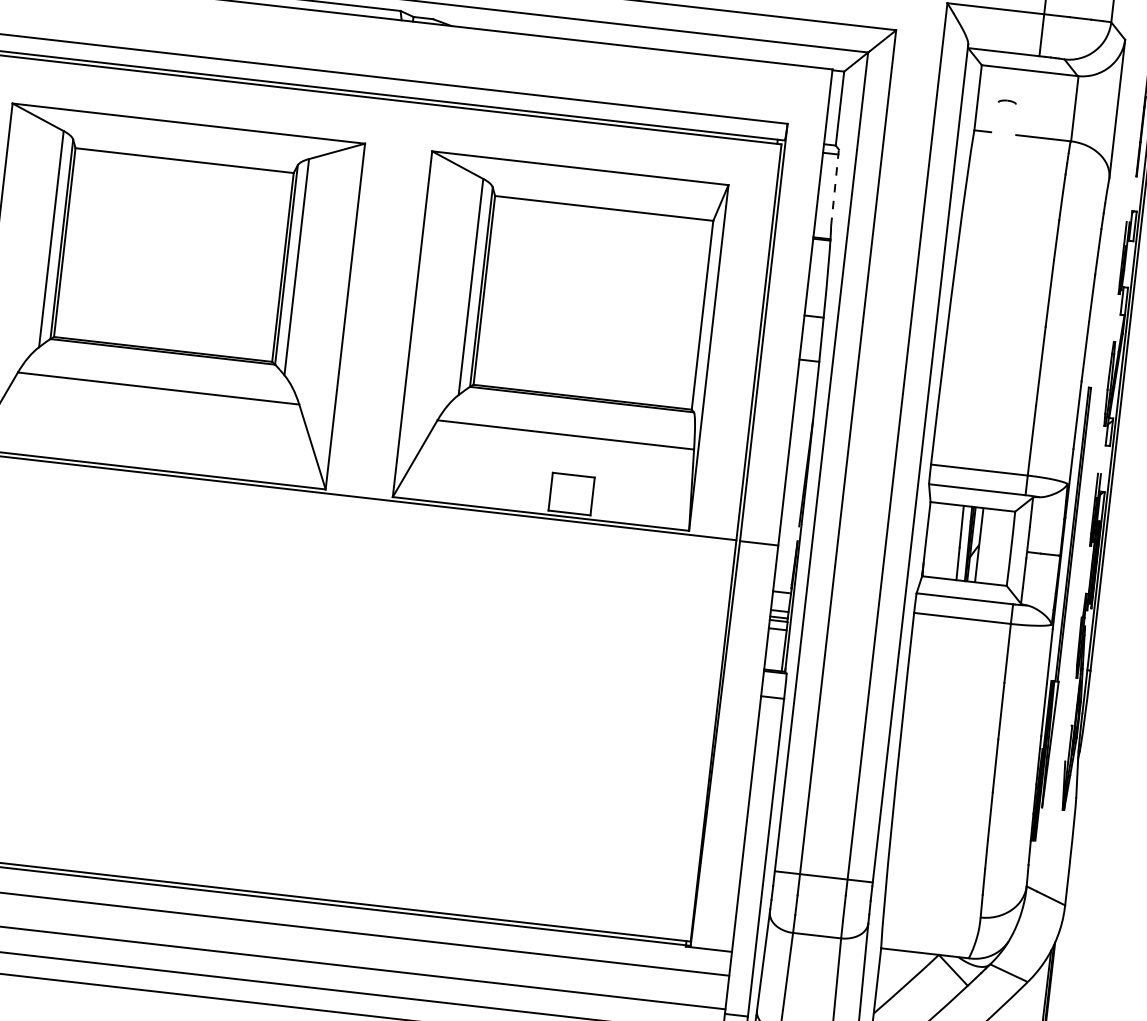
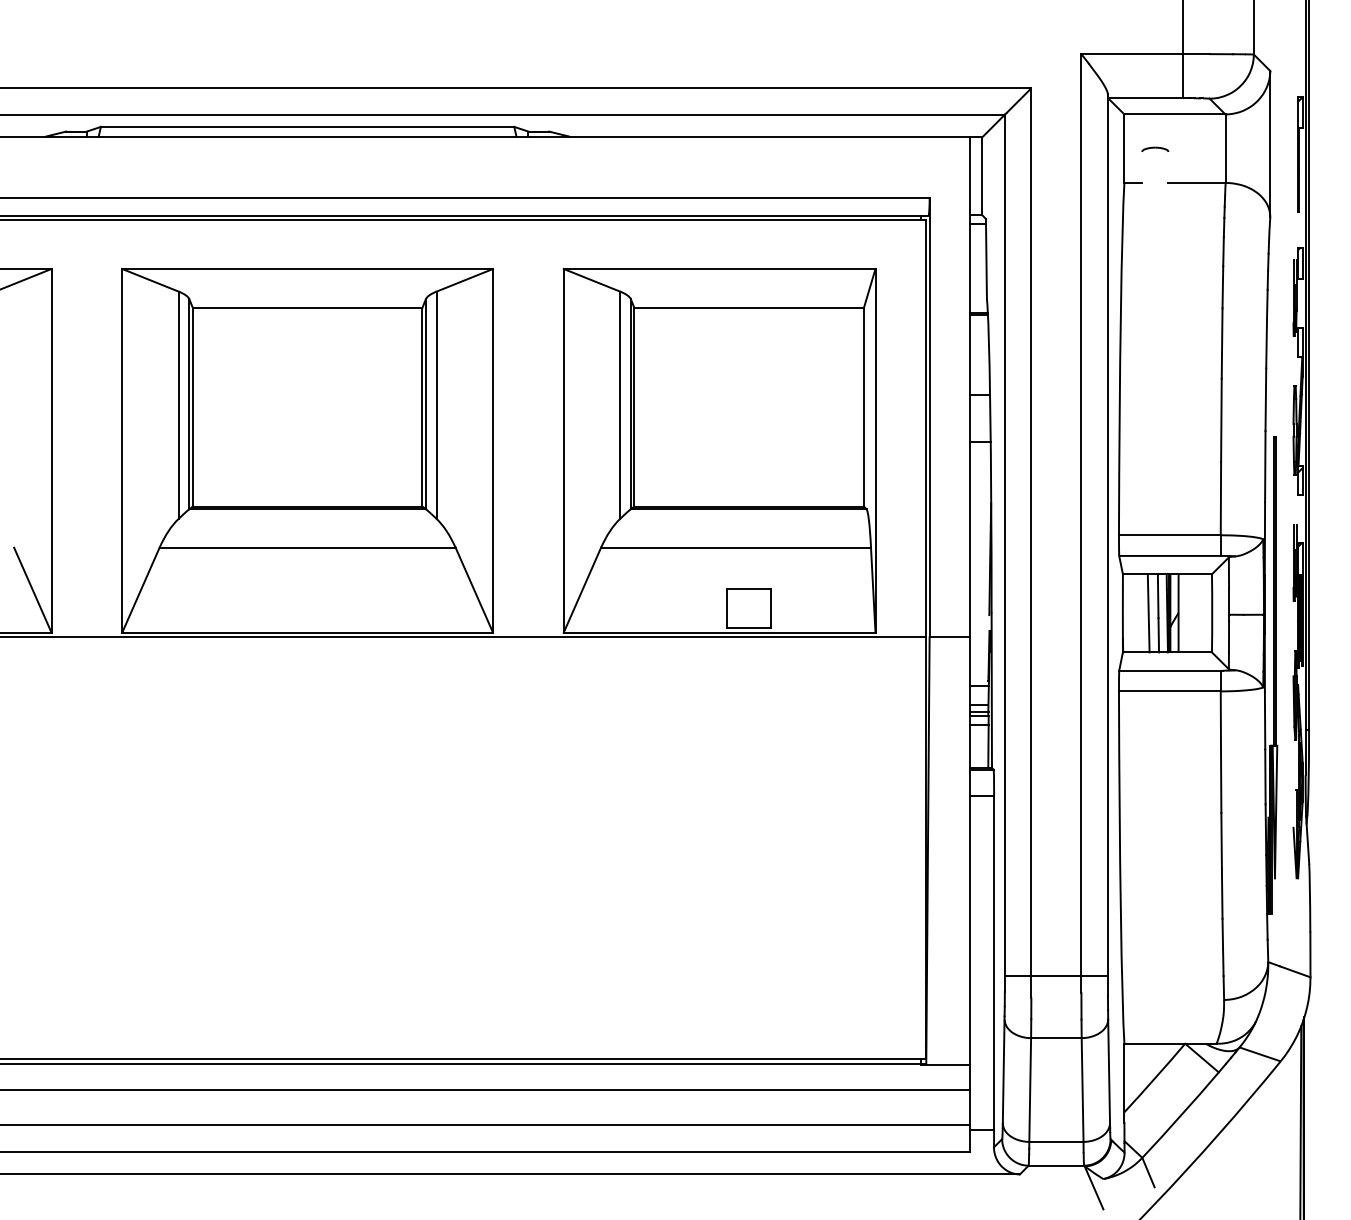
part: (1007, 101) -> (1155, 149), size x1.43
line: (835, 187) -> (986, 258), dashed -> solid
line: (950, 542) -> (1148, 613), added

